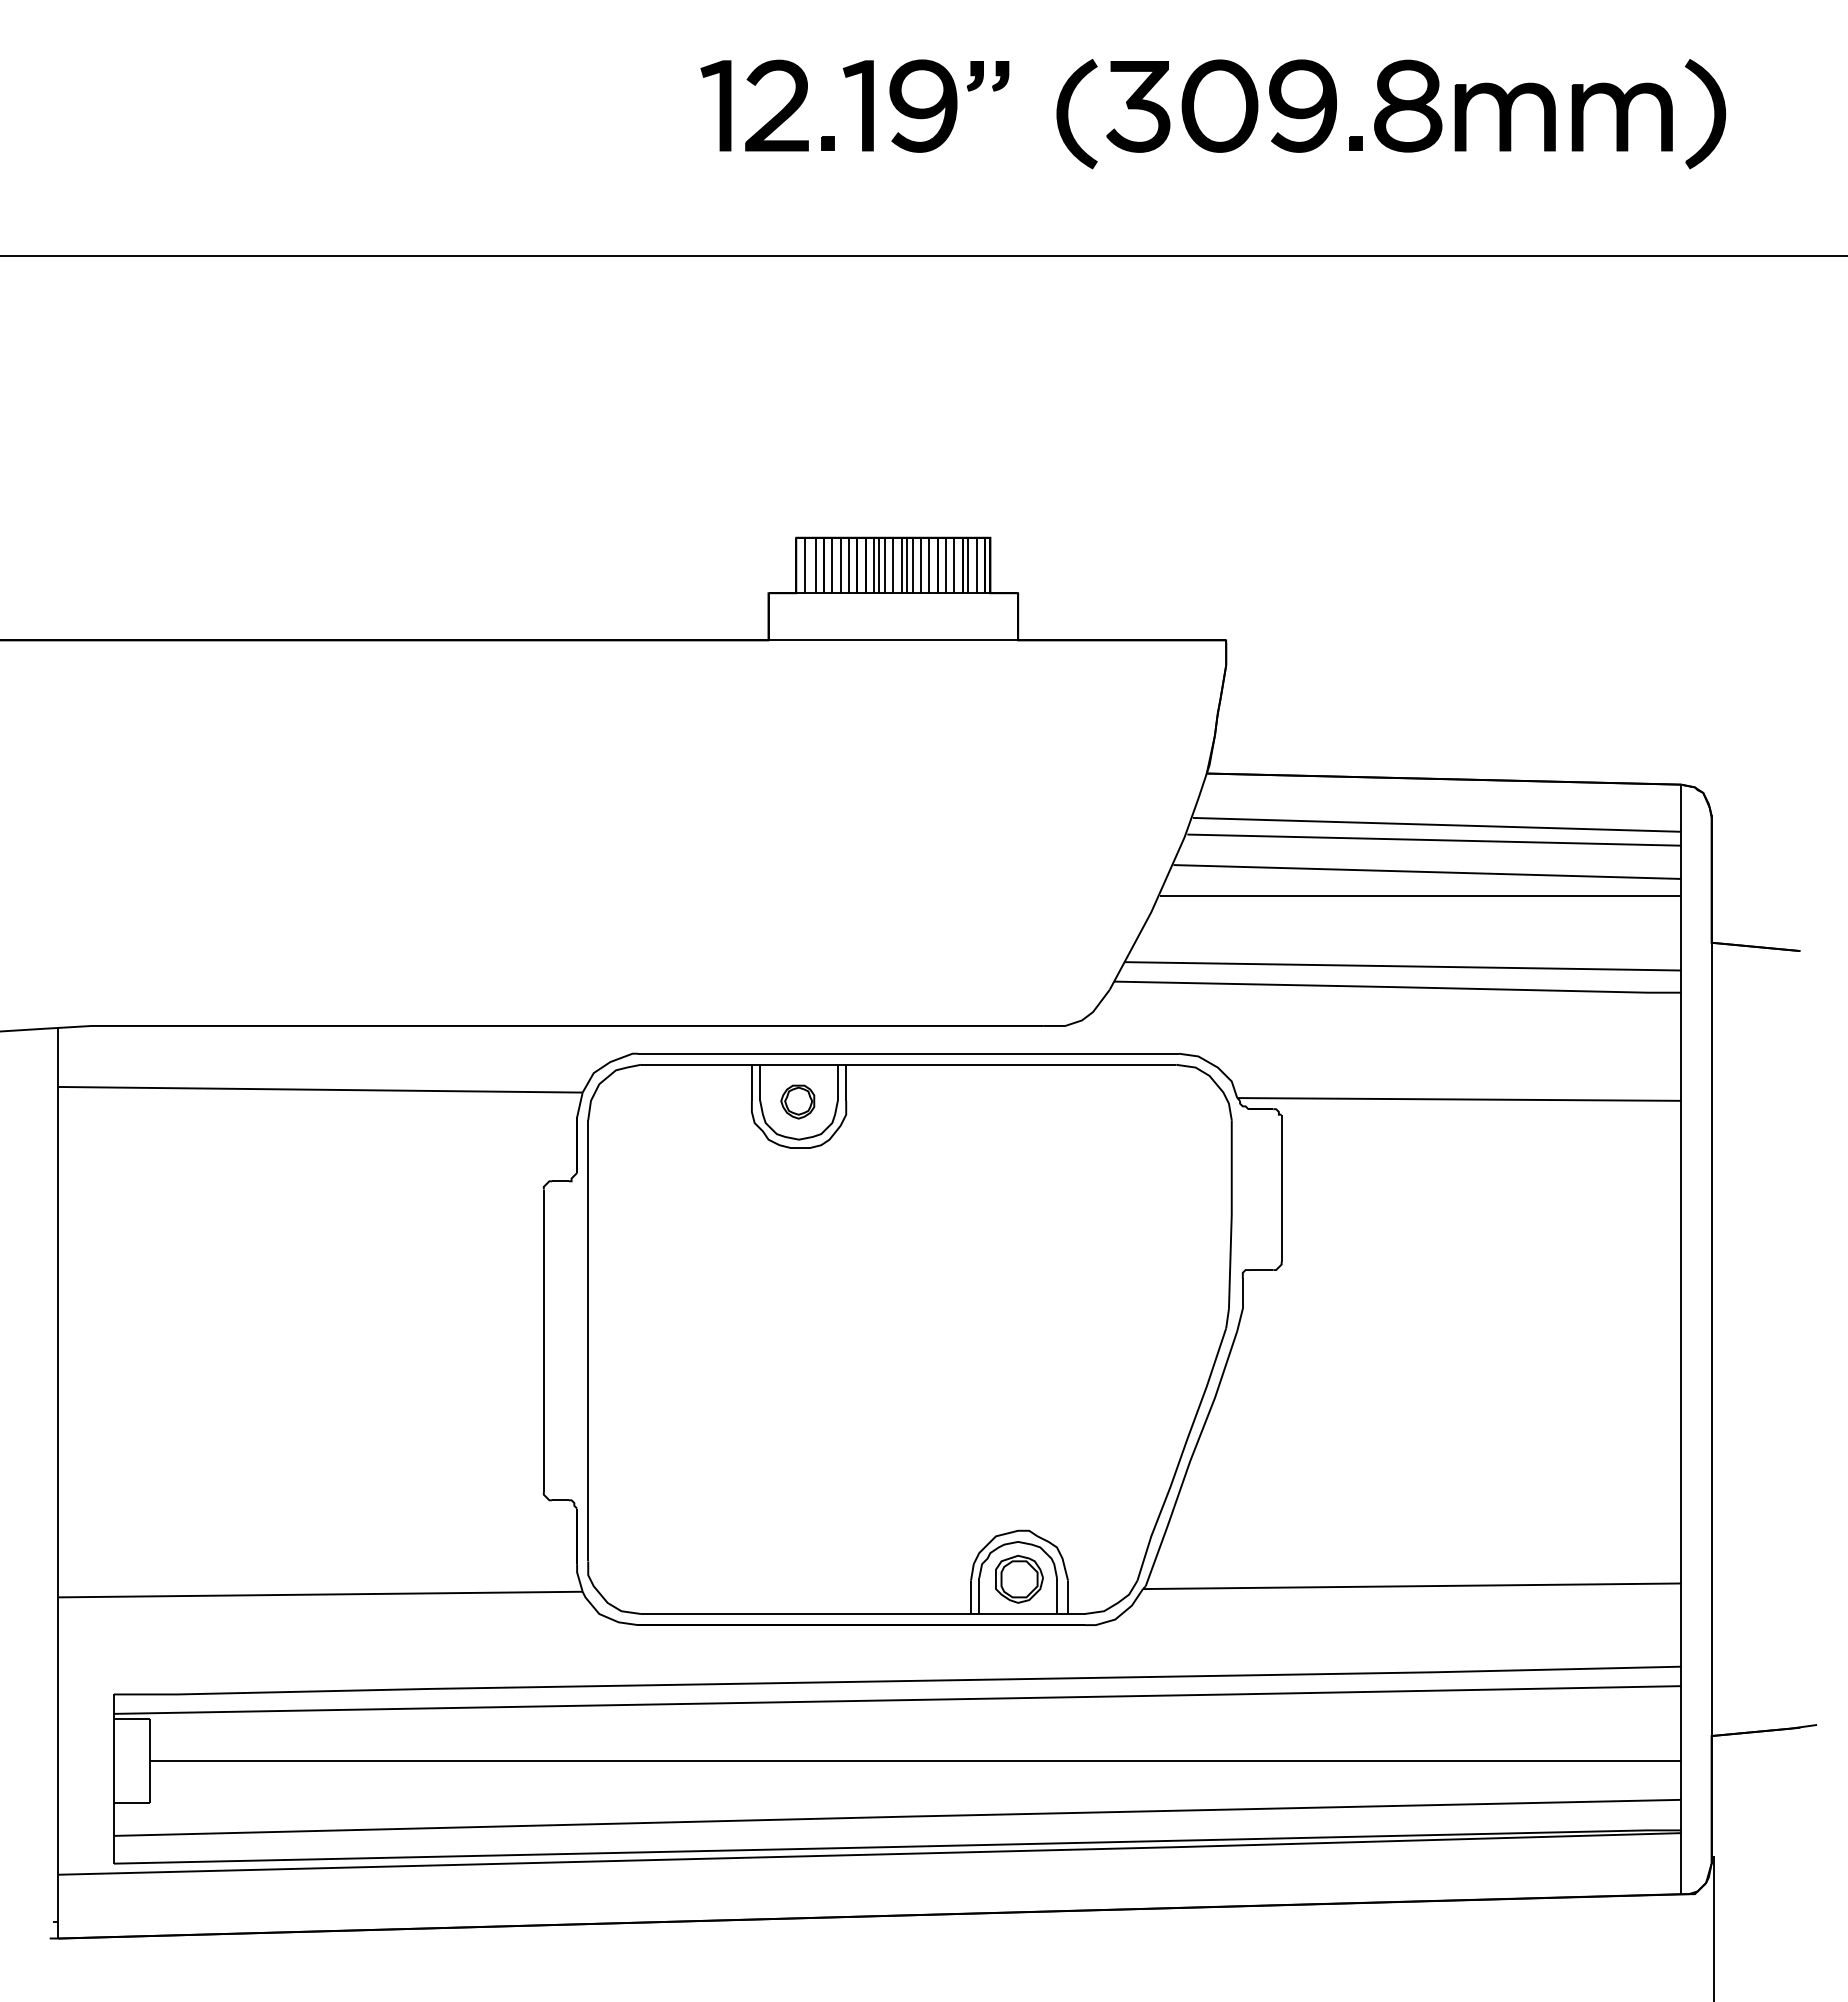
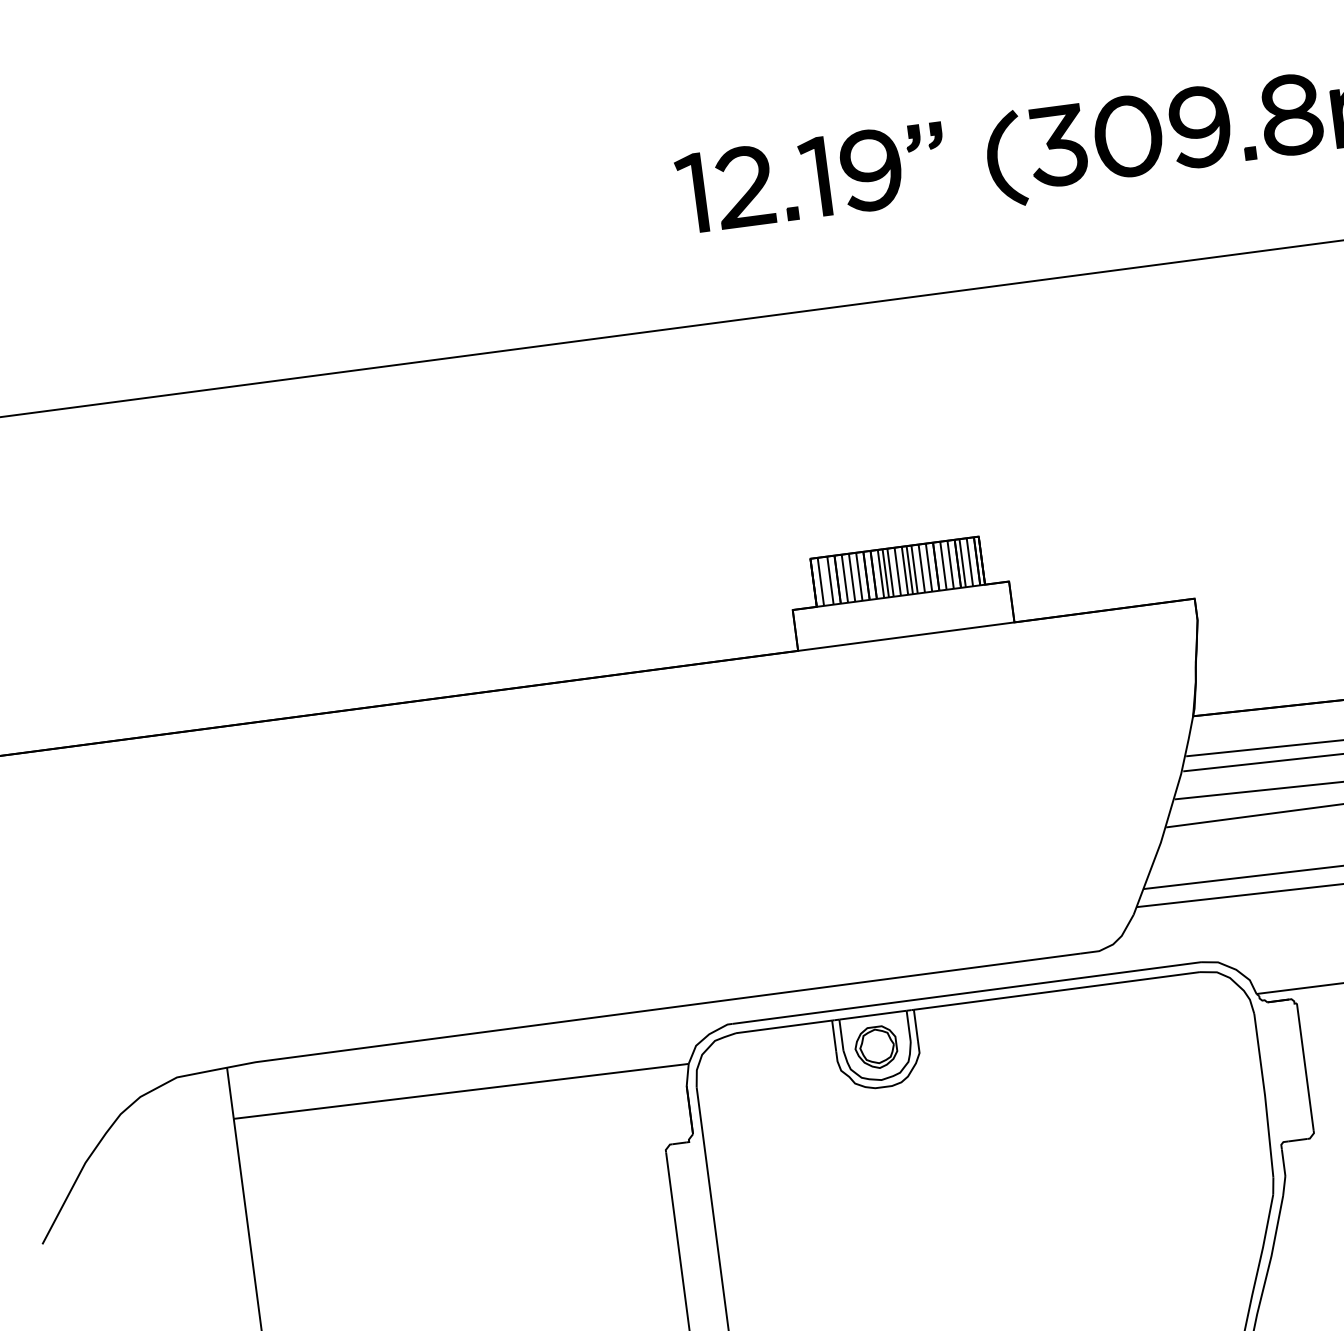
part: (797, 1101) -> (875, 1047), size x1.43

